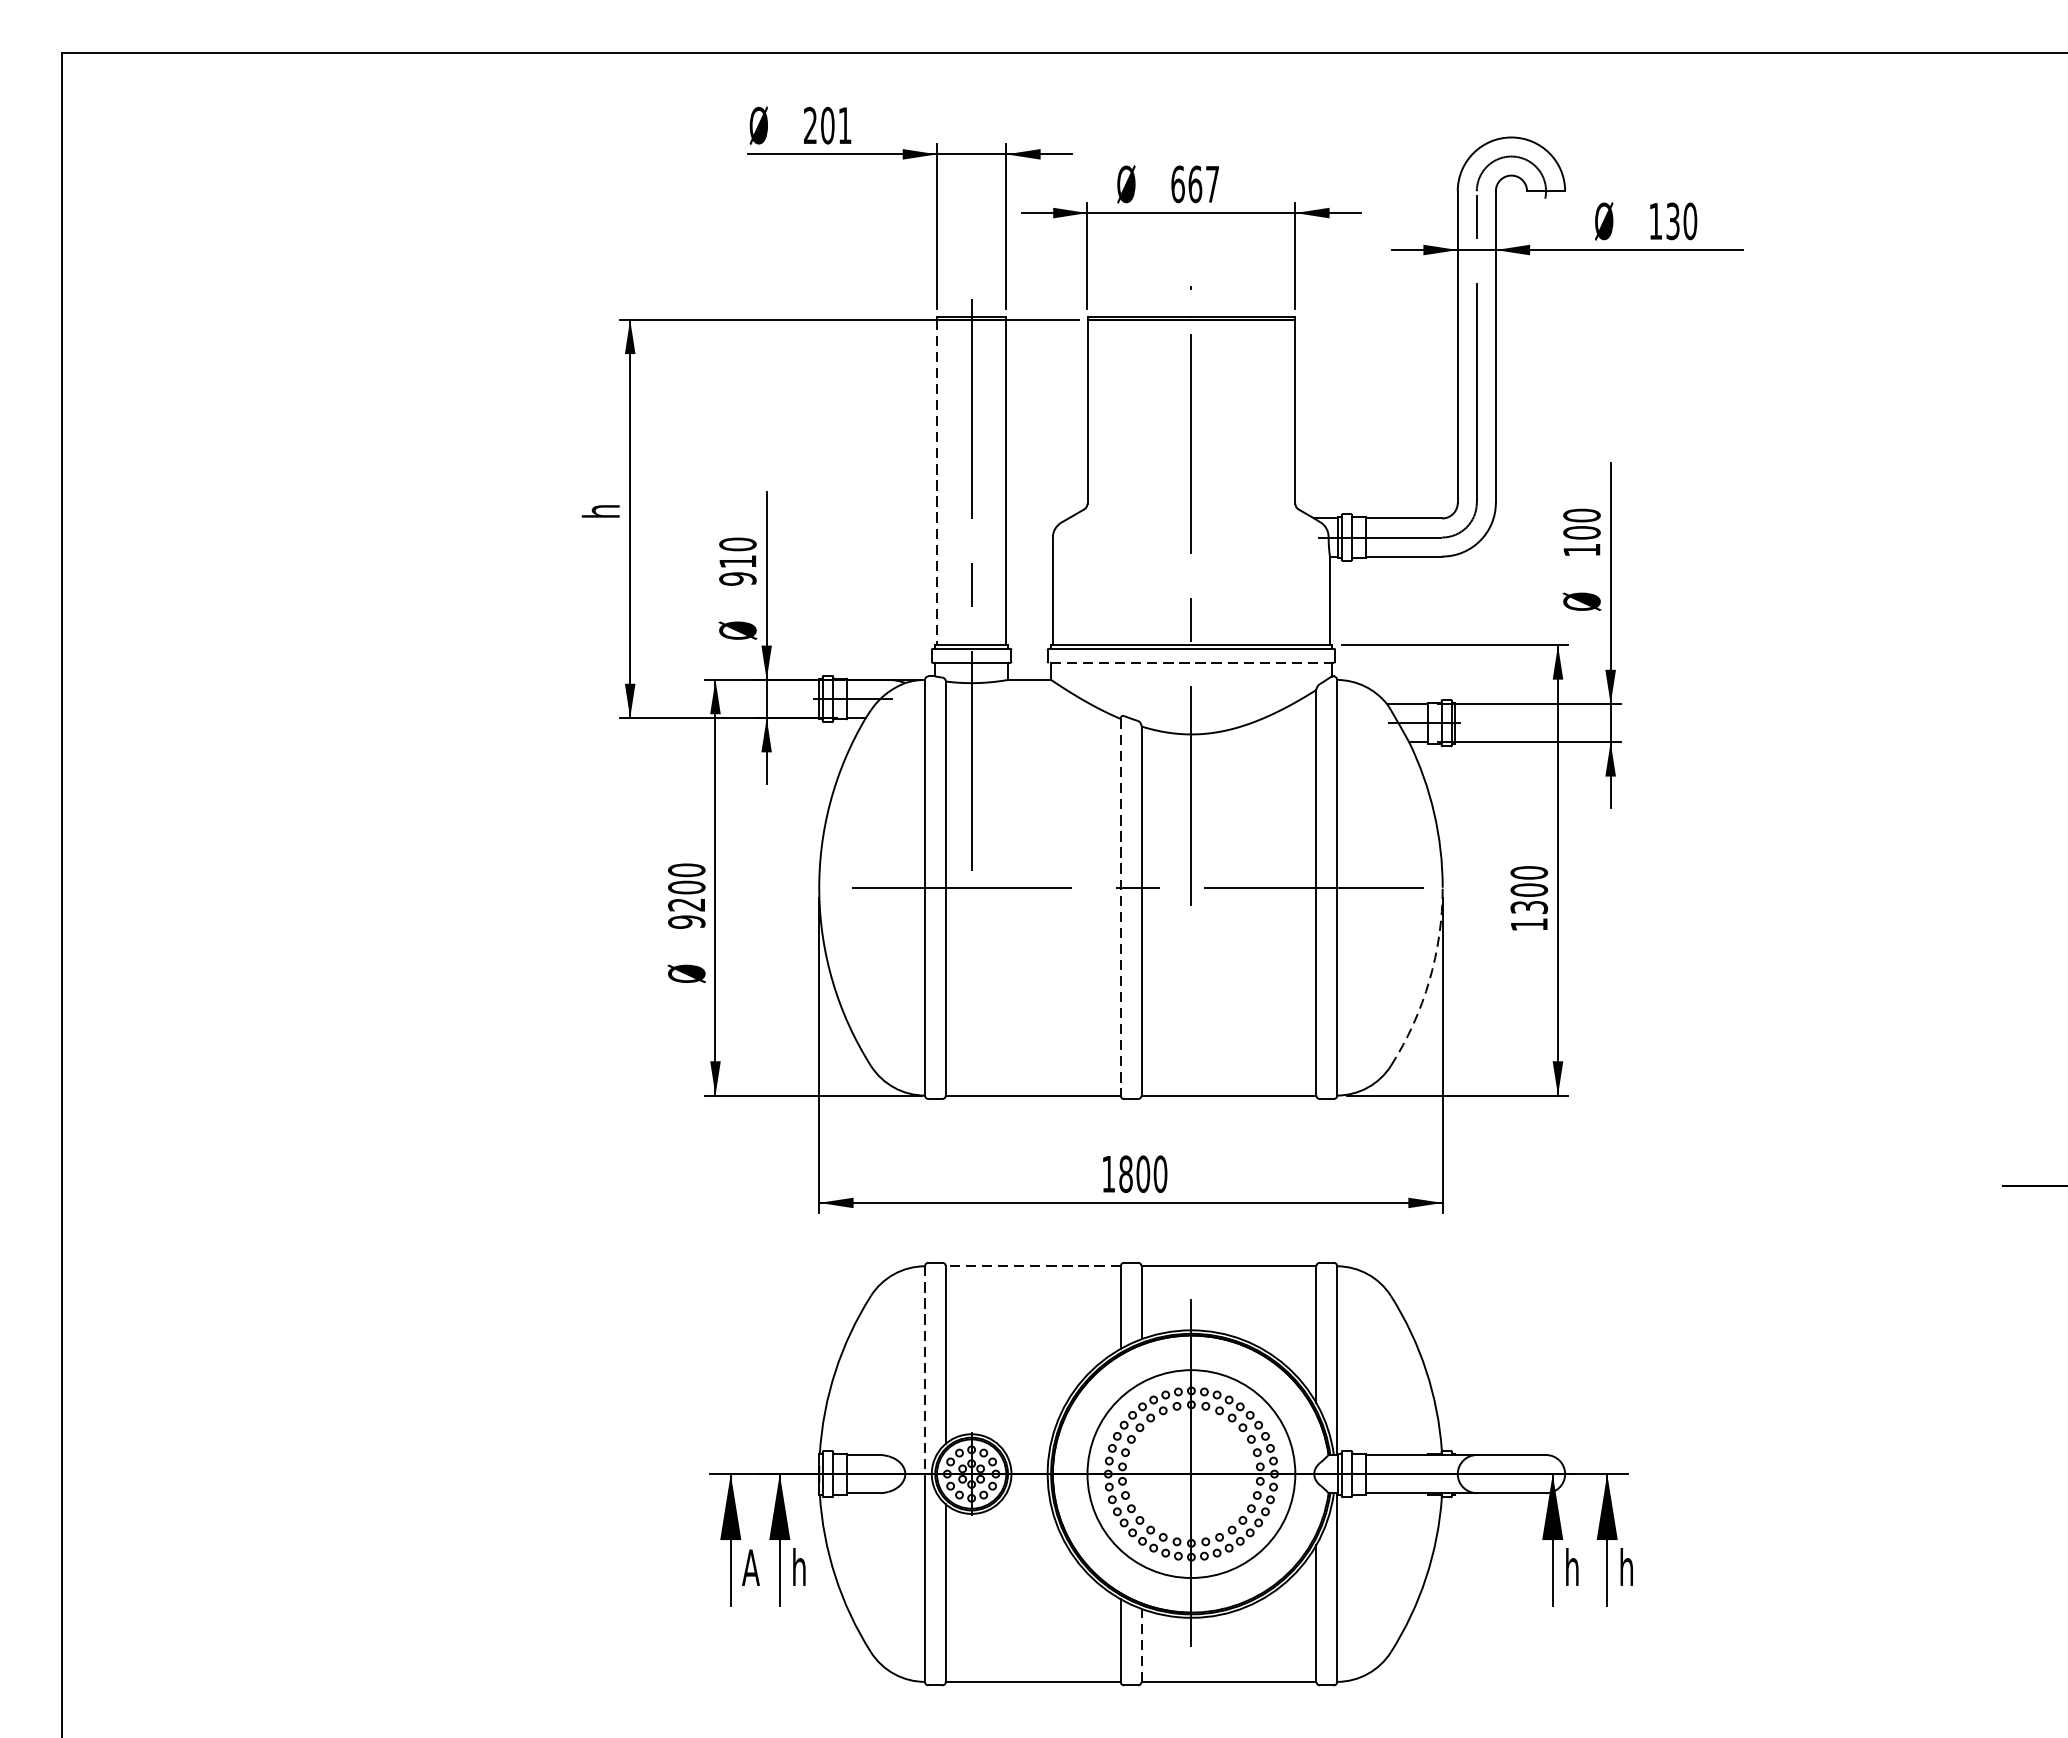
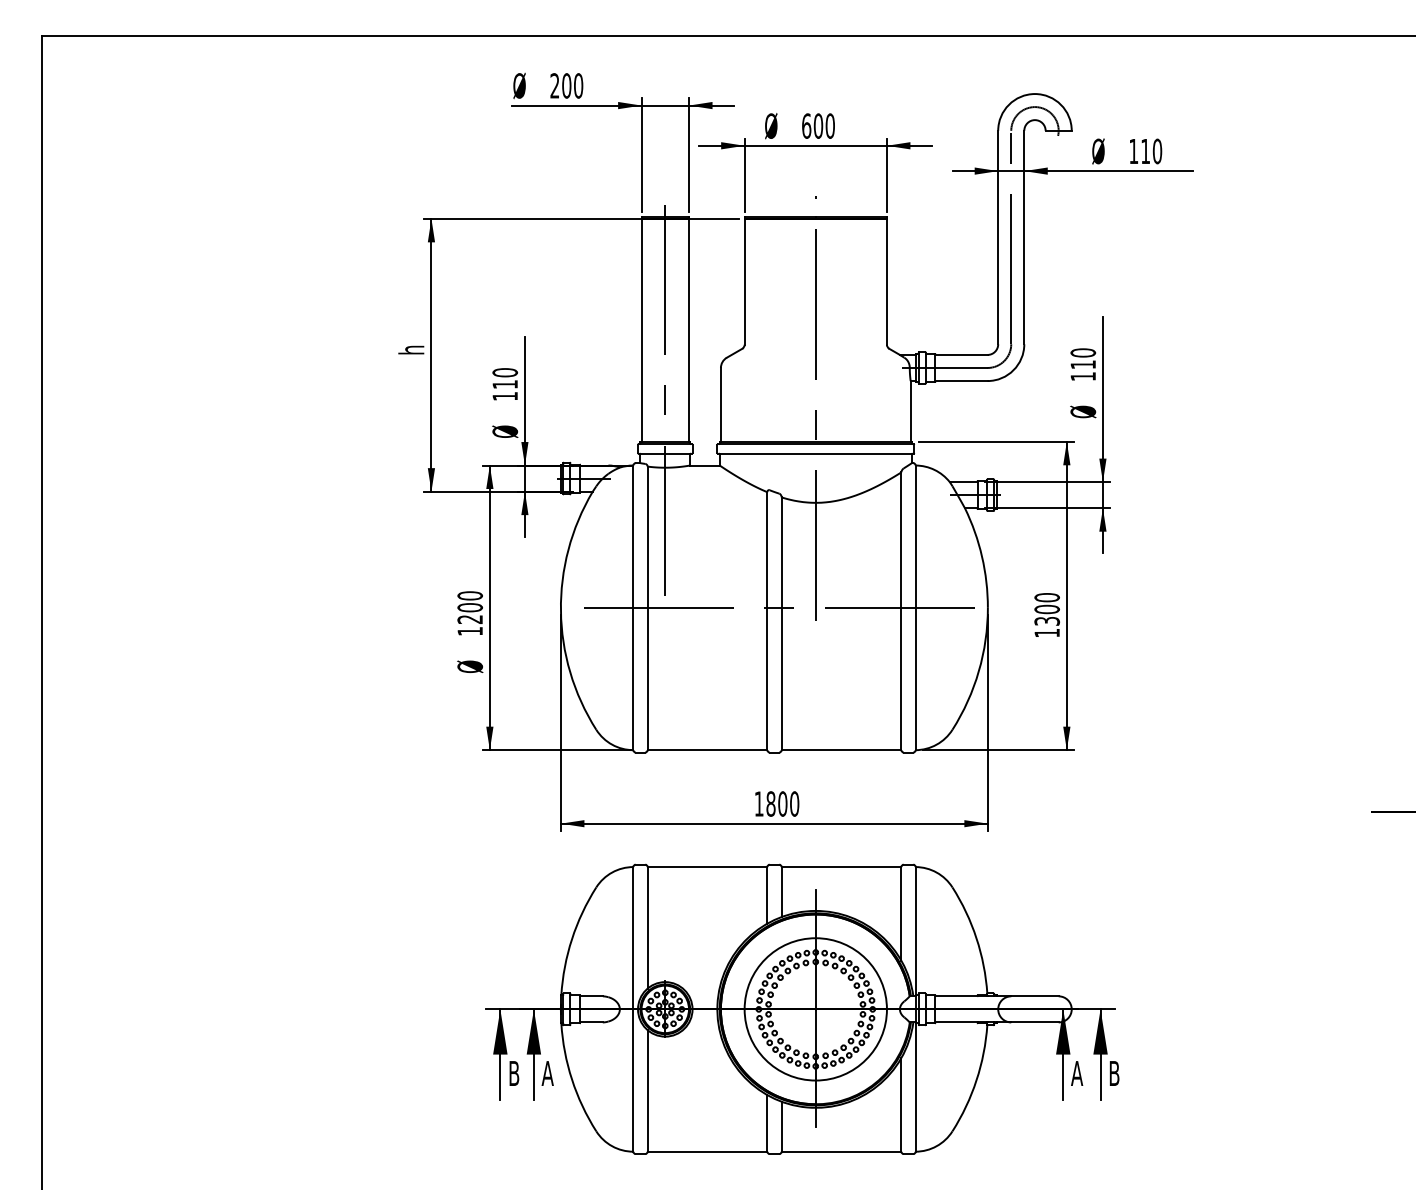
text: (844, 125) -> (578, 85), 201 -> 200
text: (1204, 183) -> (824, 125), 667 -> 600
text: (1672, 221) -> (1145, 151), 130 -> 110
line: (936, 482) -> (641, 330), dashed -> solid
text: (1582, 532) -> (1083, 364), 100 -> 110
text: (738, 579) -> (505, 396), 910 -> 110
line: (1190, 662) -> (815, 453), dashed -> solid
line: (1120, 907) -> (767, 621), dashed -> solid
text: (687, 922) -> (470, 631), 9200 -> 1200
arc: (1428, 980) -> (978, 671), dashed -> solid
line: (1033, 1266) -> (707, 867), dashed -> solid
line: (925, 1370) -> (633, 938), dashed -> solid
text: (799, 1566) -> (547, 1072), h -> A
text: (1573, 1566) -> (1077, 1072), h -> A
text: (1627, 1566) -> (1114, 1072), h -> B
text: (751, 1567) -> (514, 1073), A -> B
line: (1141, 1645) -> (781, 1126), dashed -> solid

